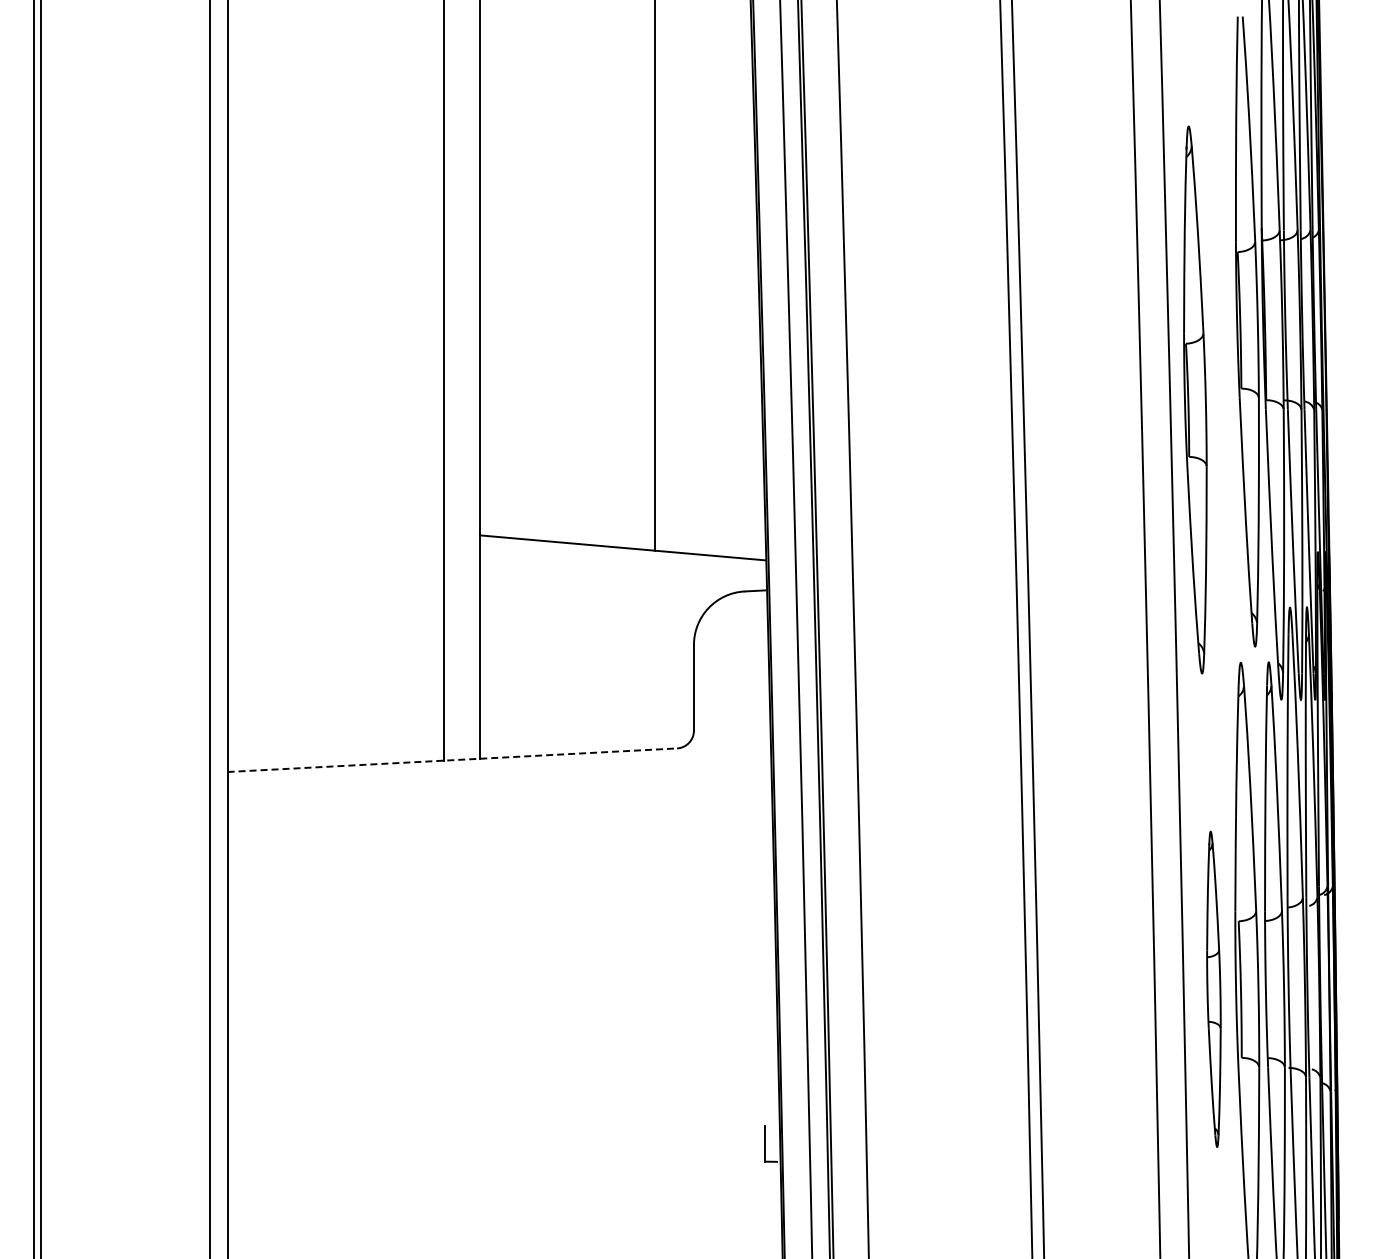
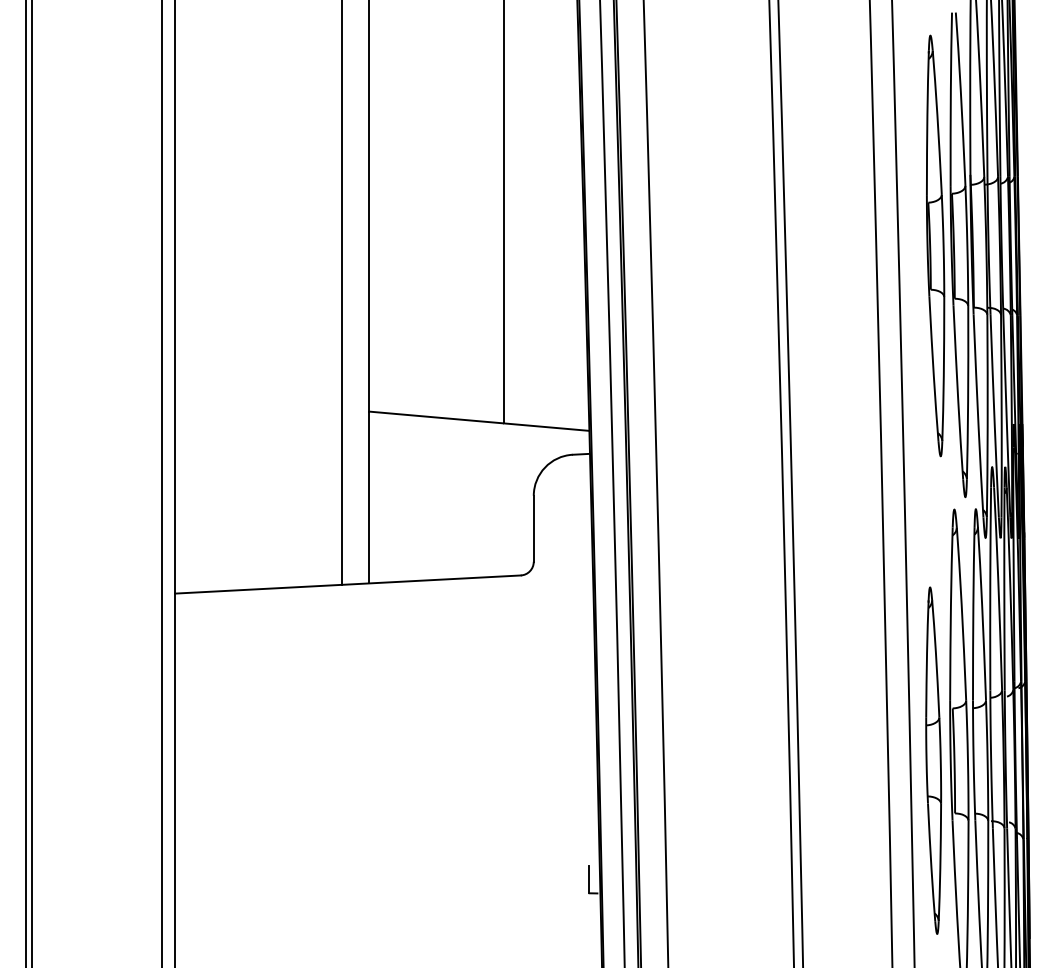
part: (1195, 399) -> (935, 245), moved
line: (452, 760) -> (348, 584), dashed -> solid
part: (1213, 989) -> (933, 760), size x1.43

